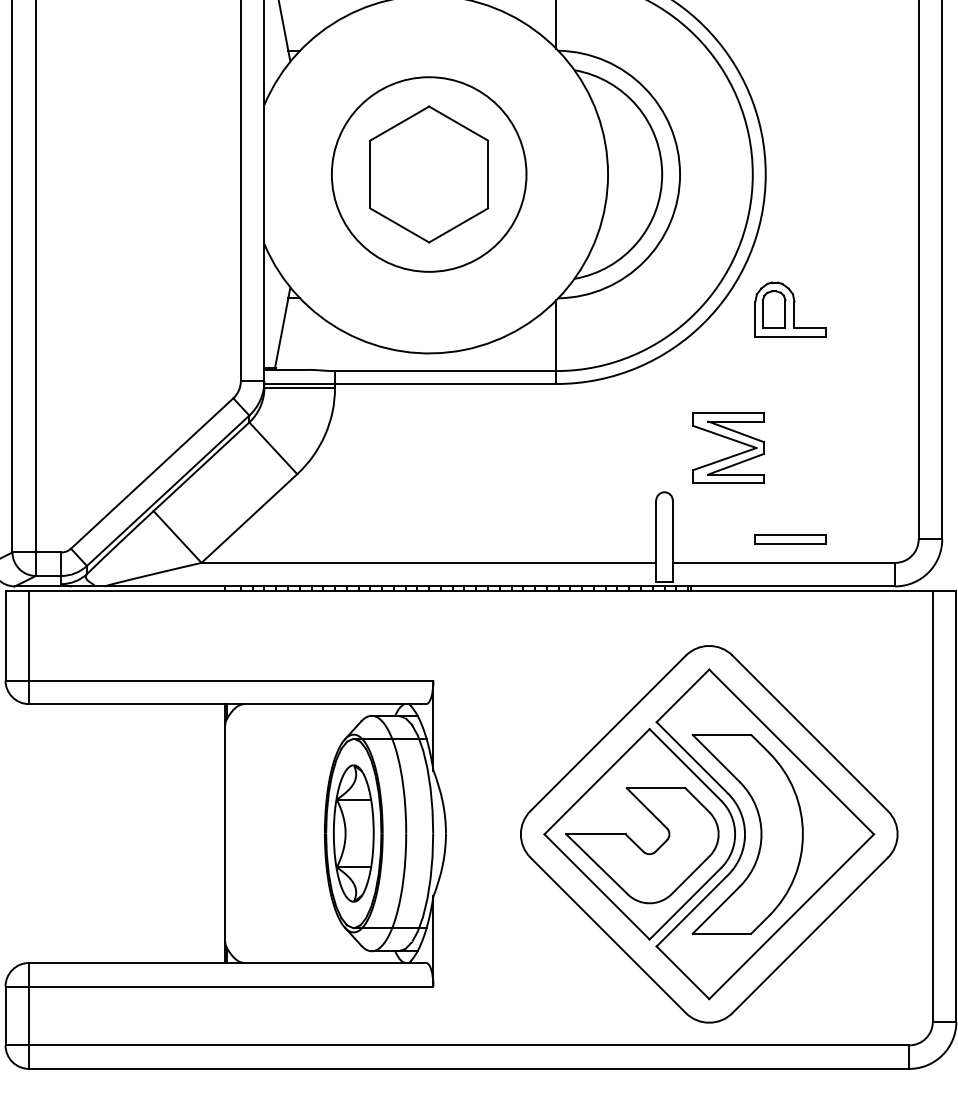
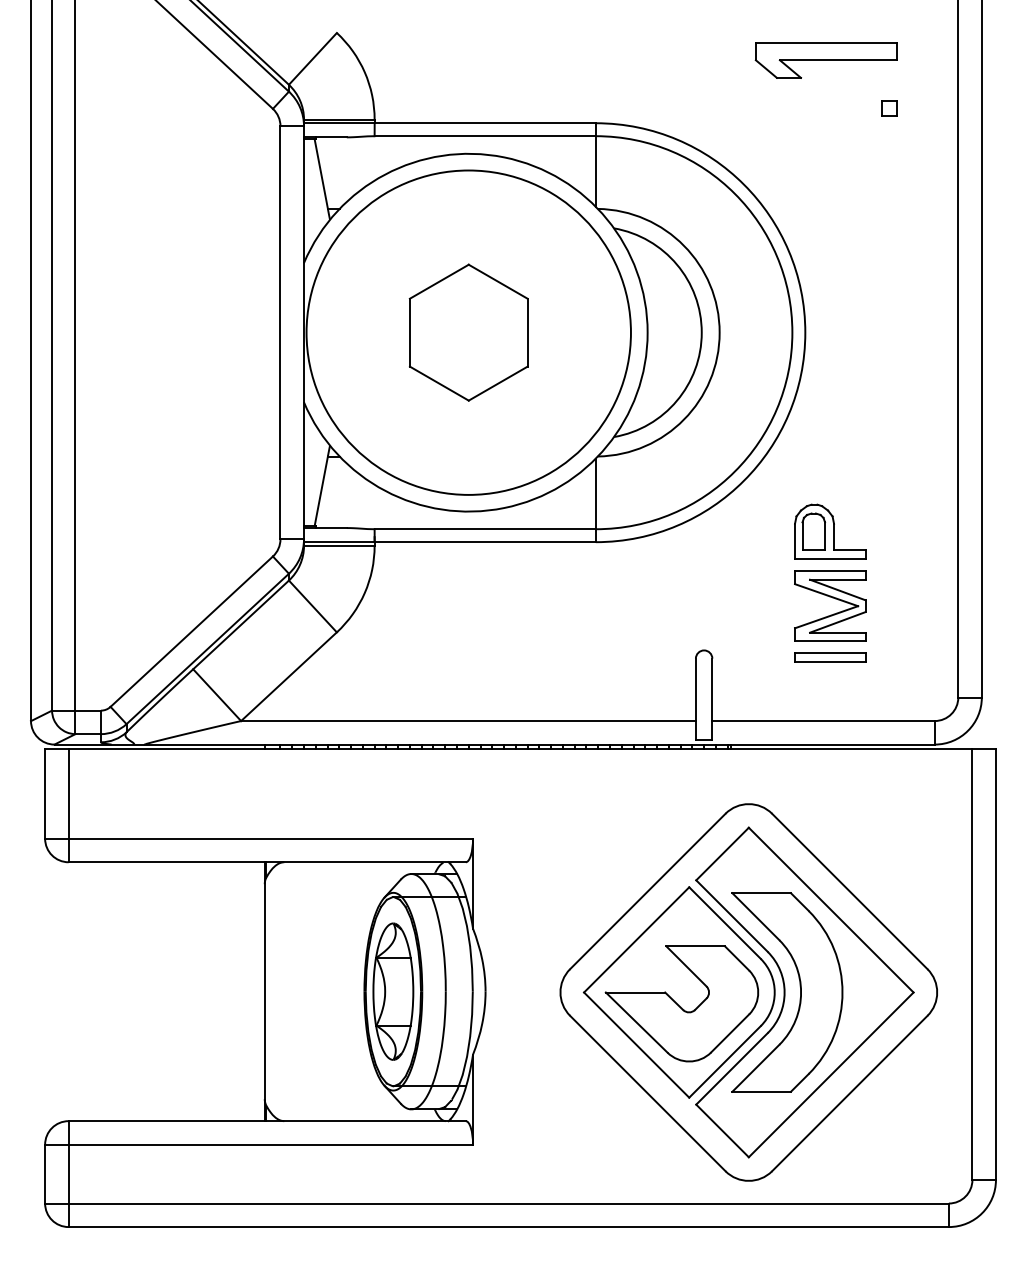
circle: (428, 174) -> (468, 332), size x1.67
part: (790, 309) -> (830, 531), moved
part: (730, 440) -> (832, 598), moved
part: (790, 539) -> (830, 657), moved

